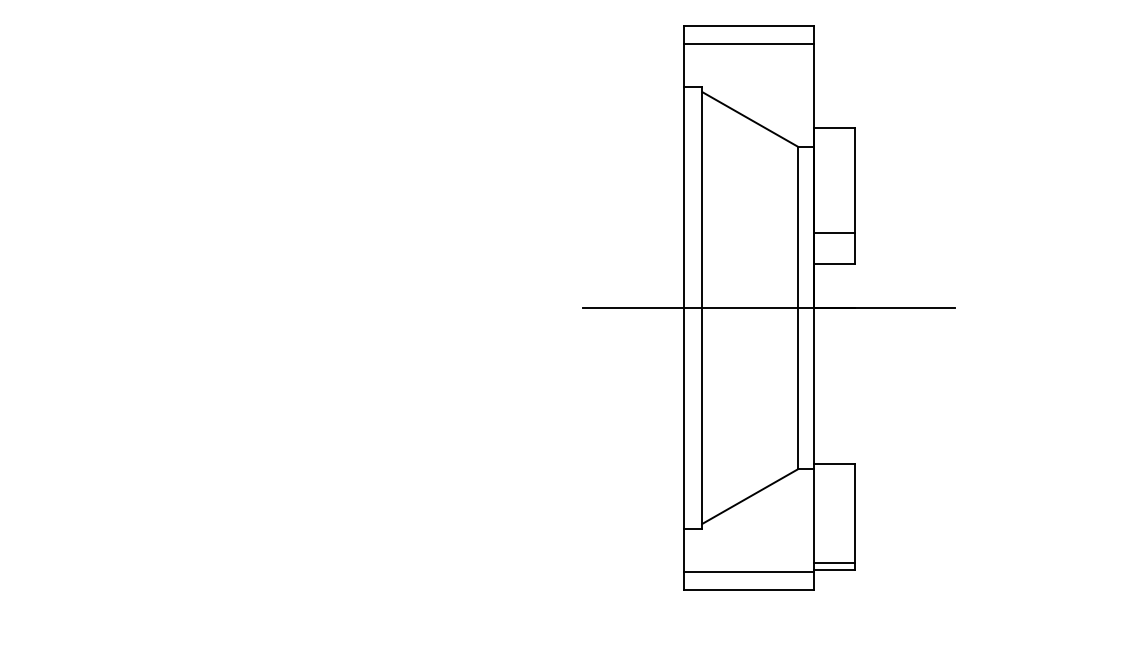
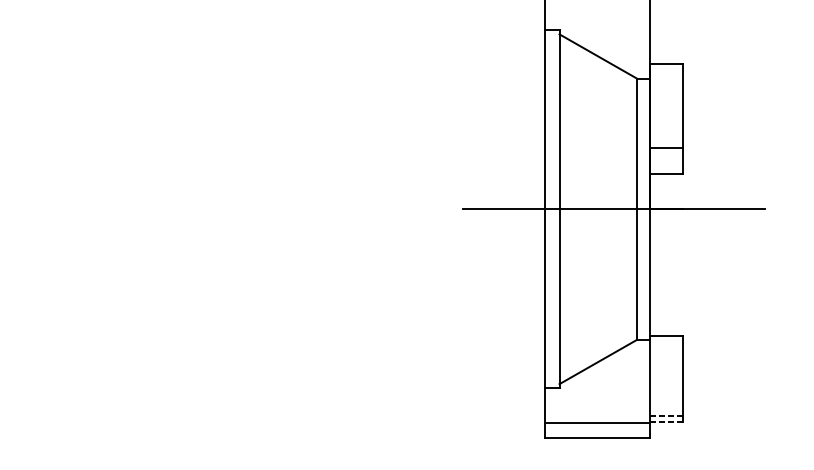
line: (833, 563) -> (665, 416), solid -> dashed
line: (834, 570) -> (666, 421), solid -> dashed

